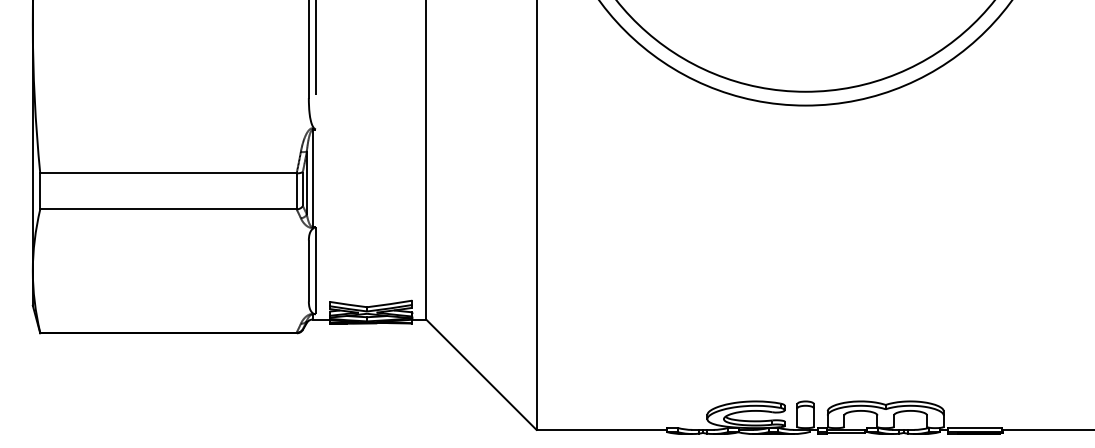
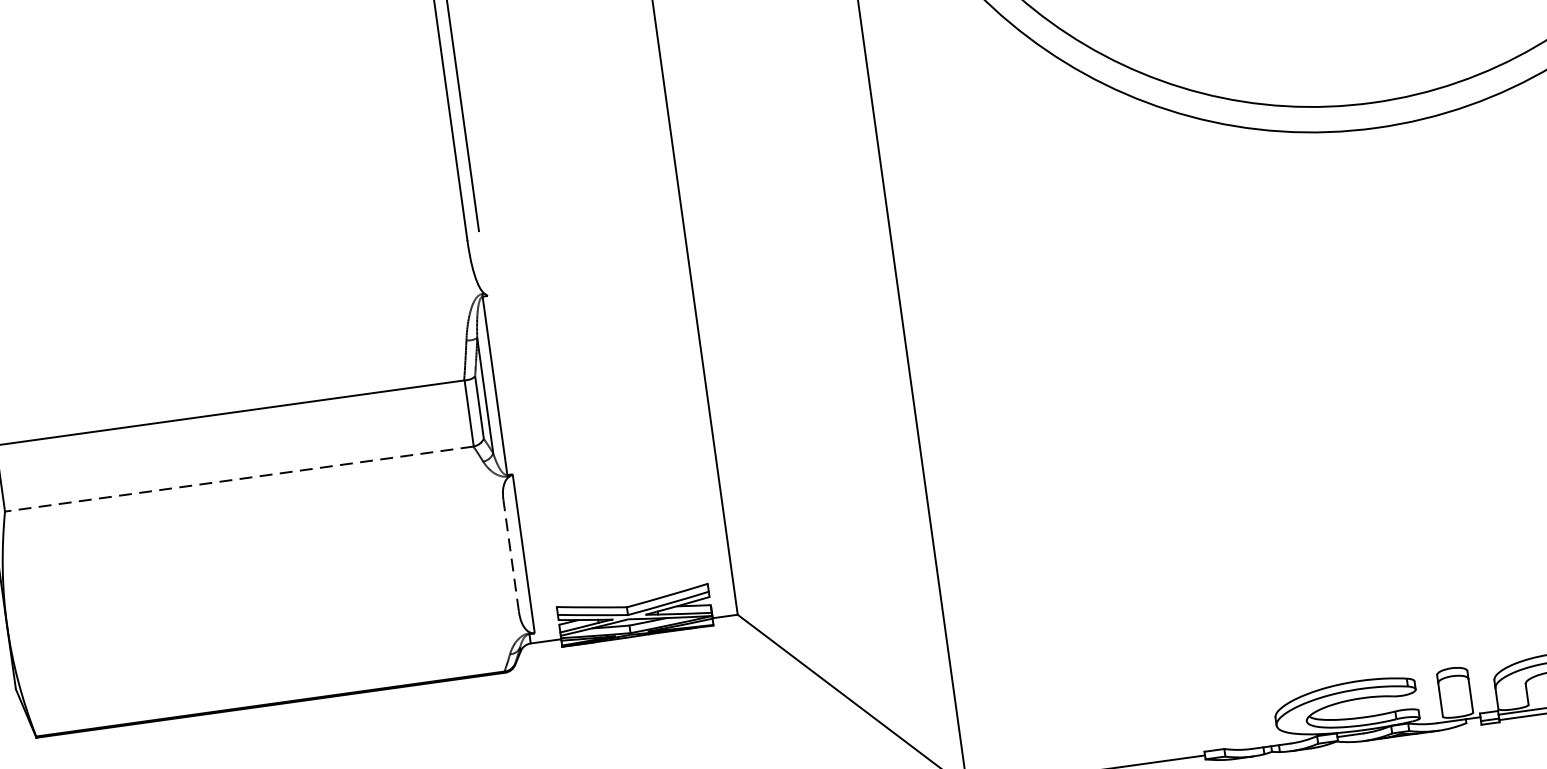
line: (167, 209) -> (237, 479), solid -> dashed
line: (308, 270) -> (510, 555), solid -> dashed

